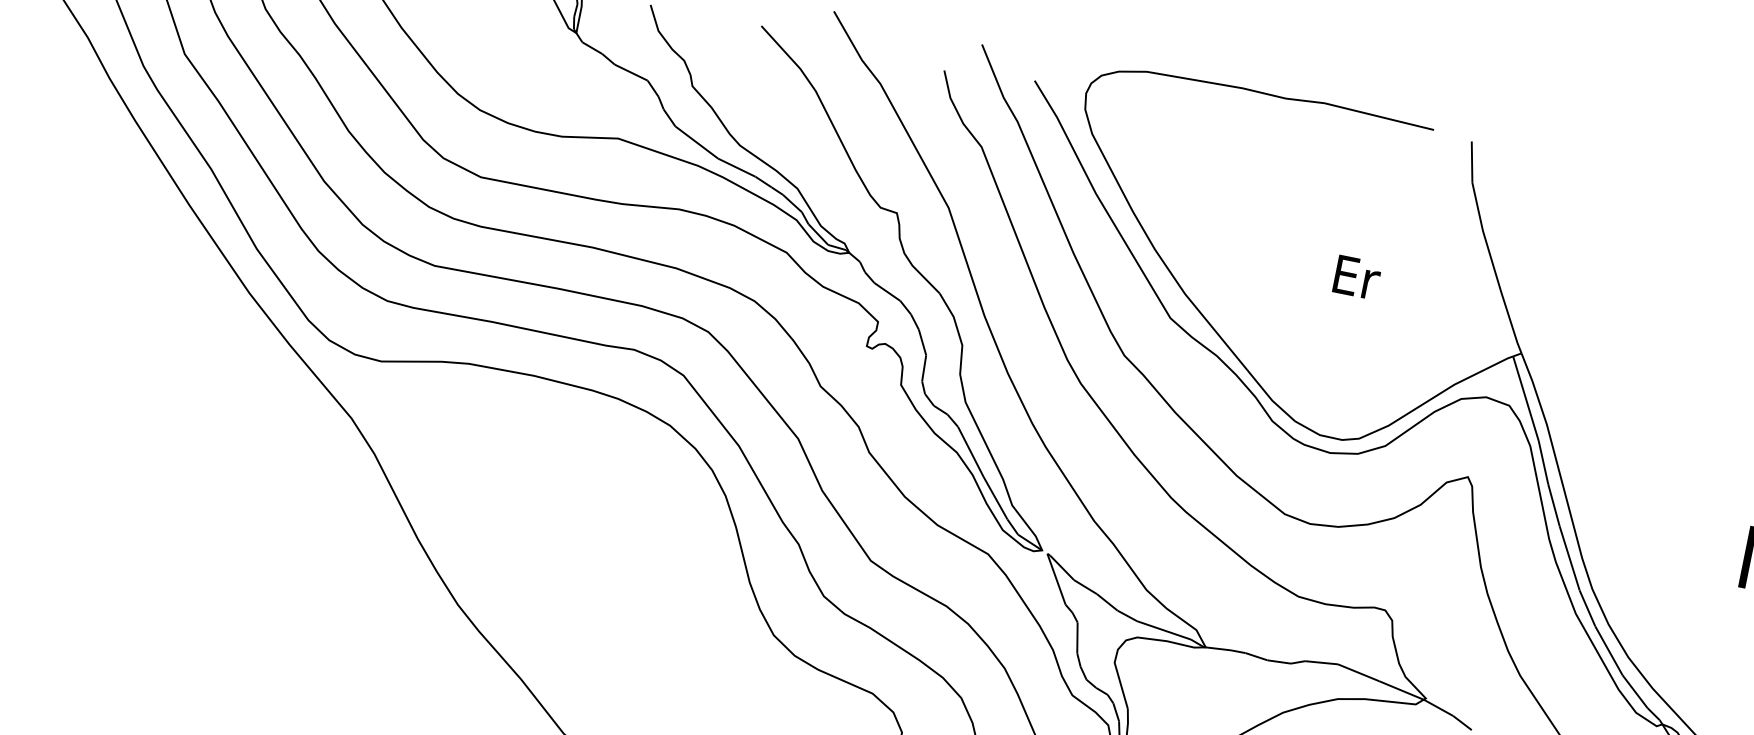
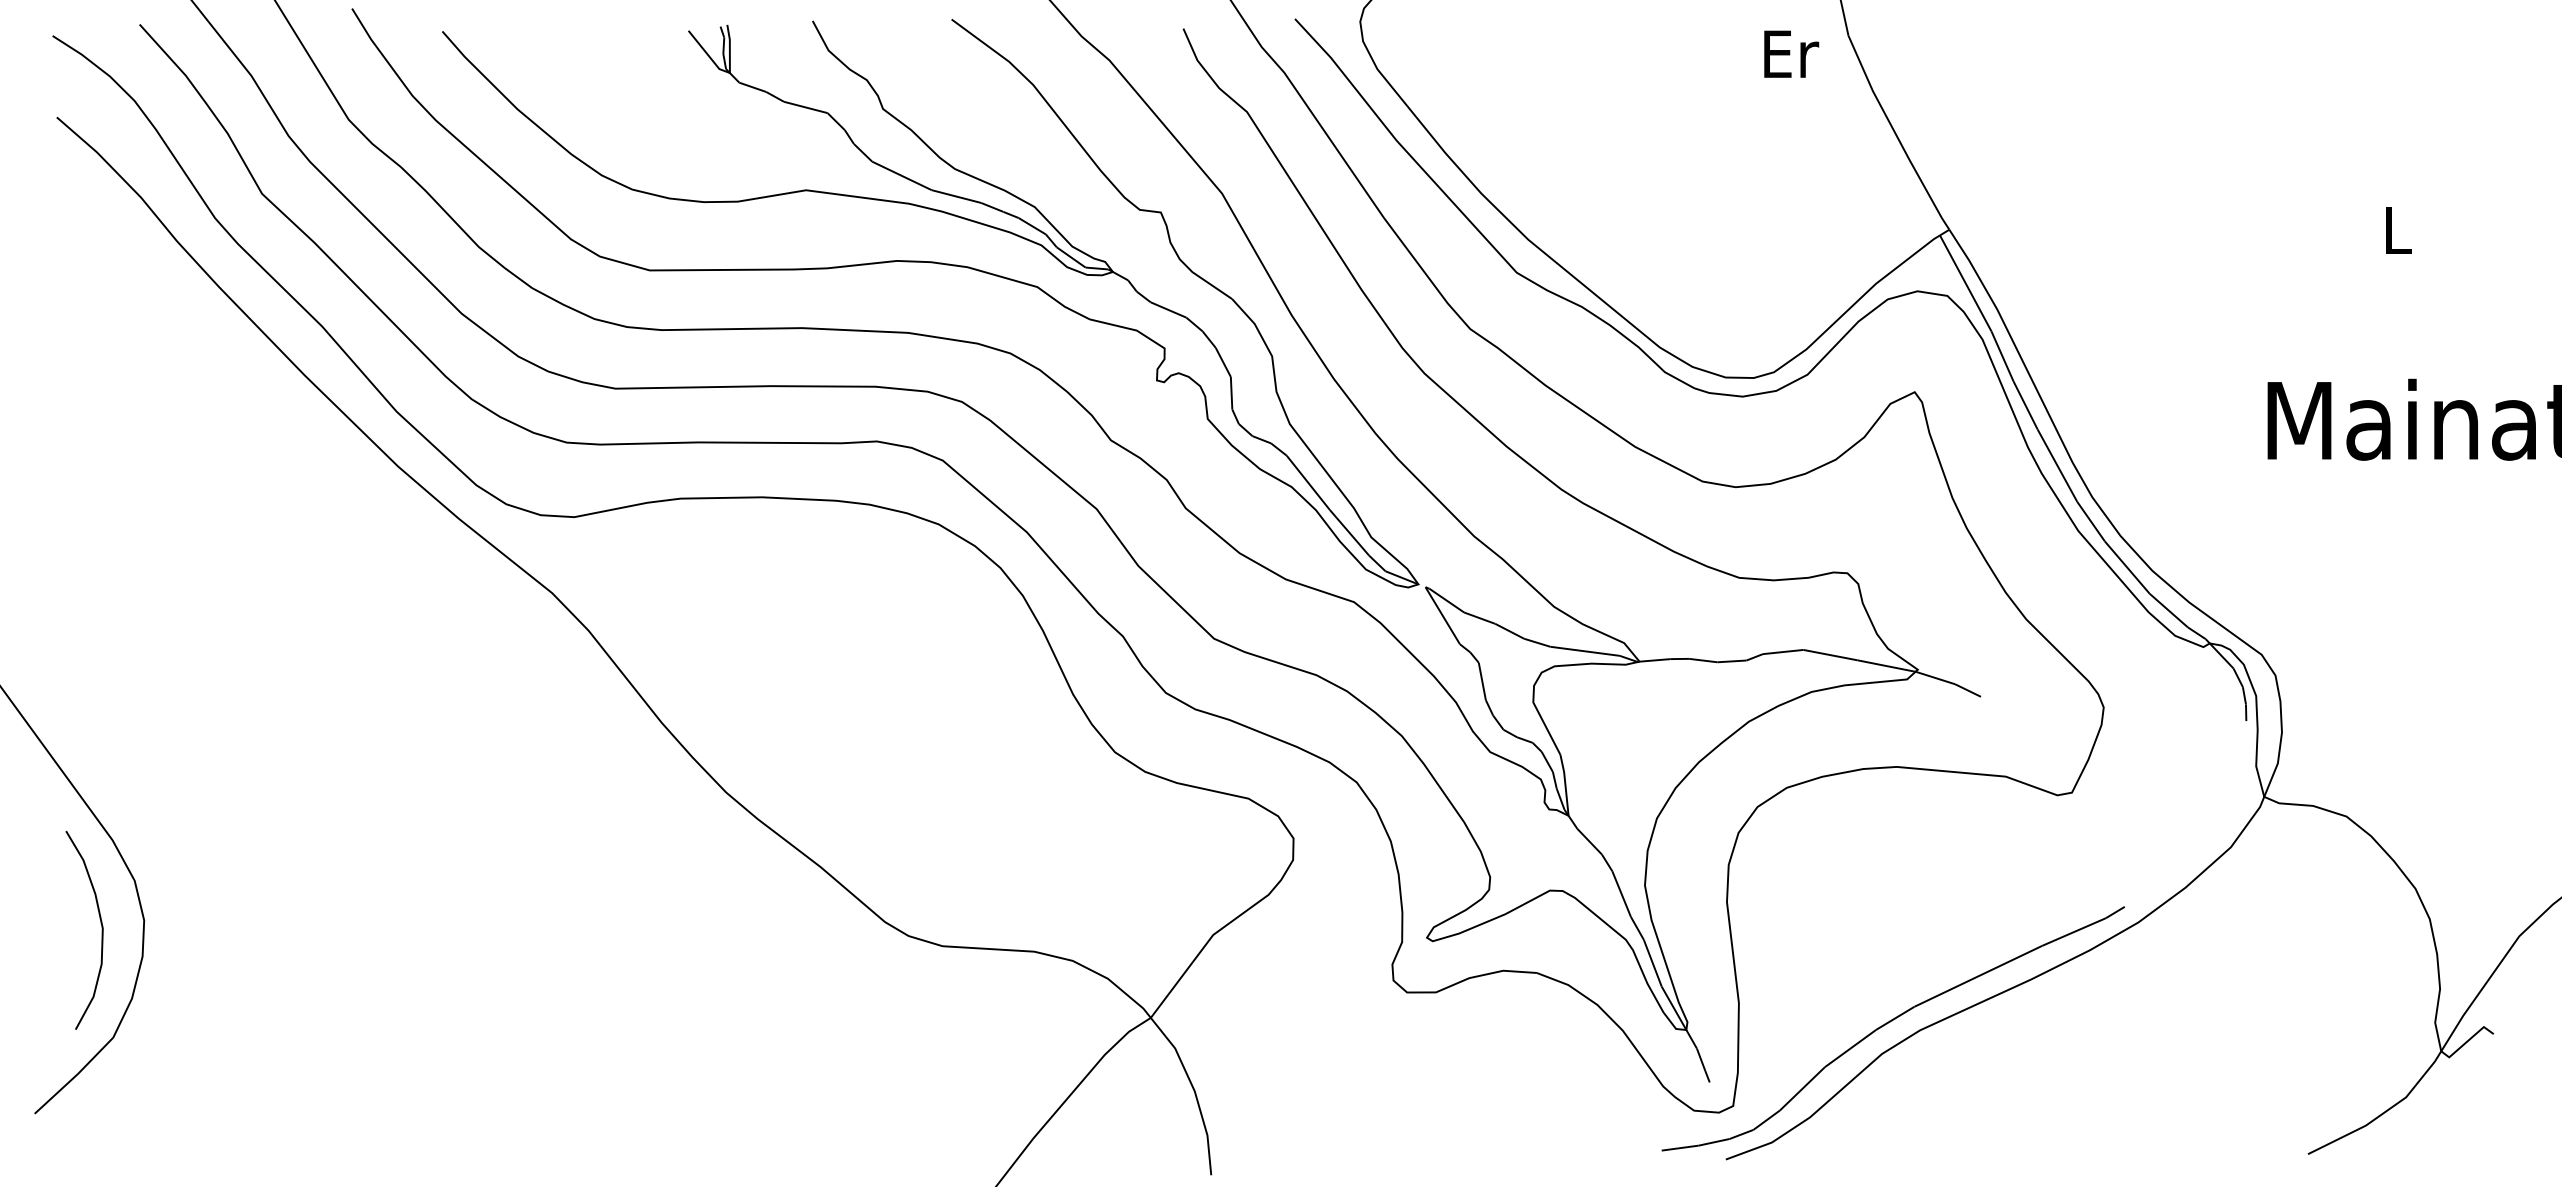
text: (1357, 277) -> (1791, 53), moved

